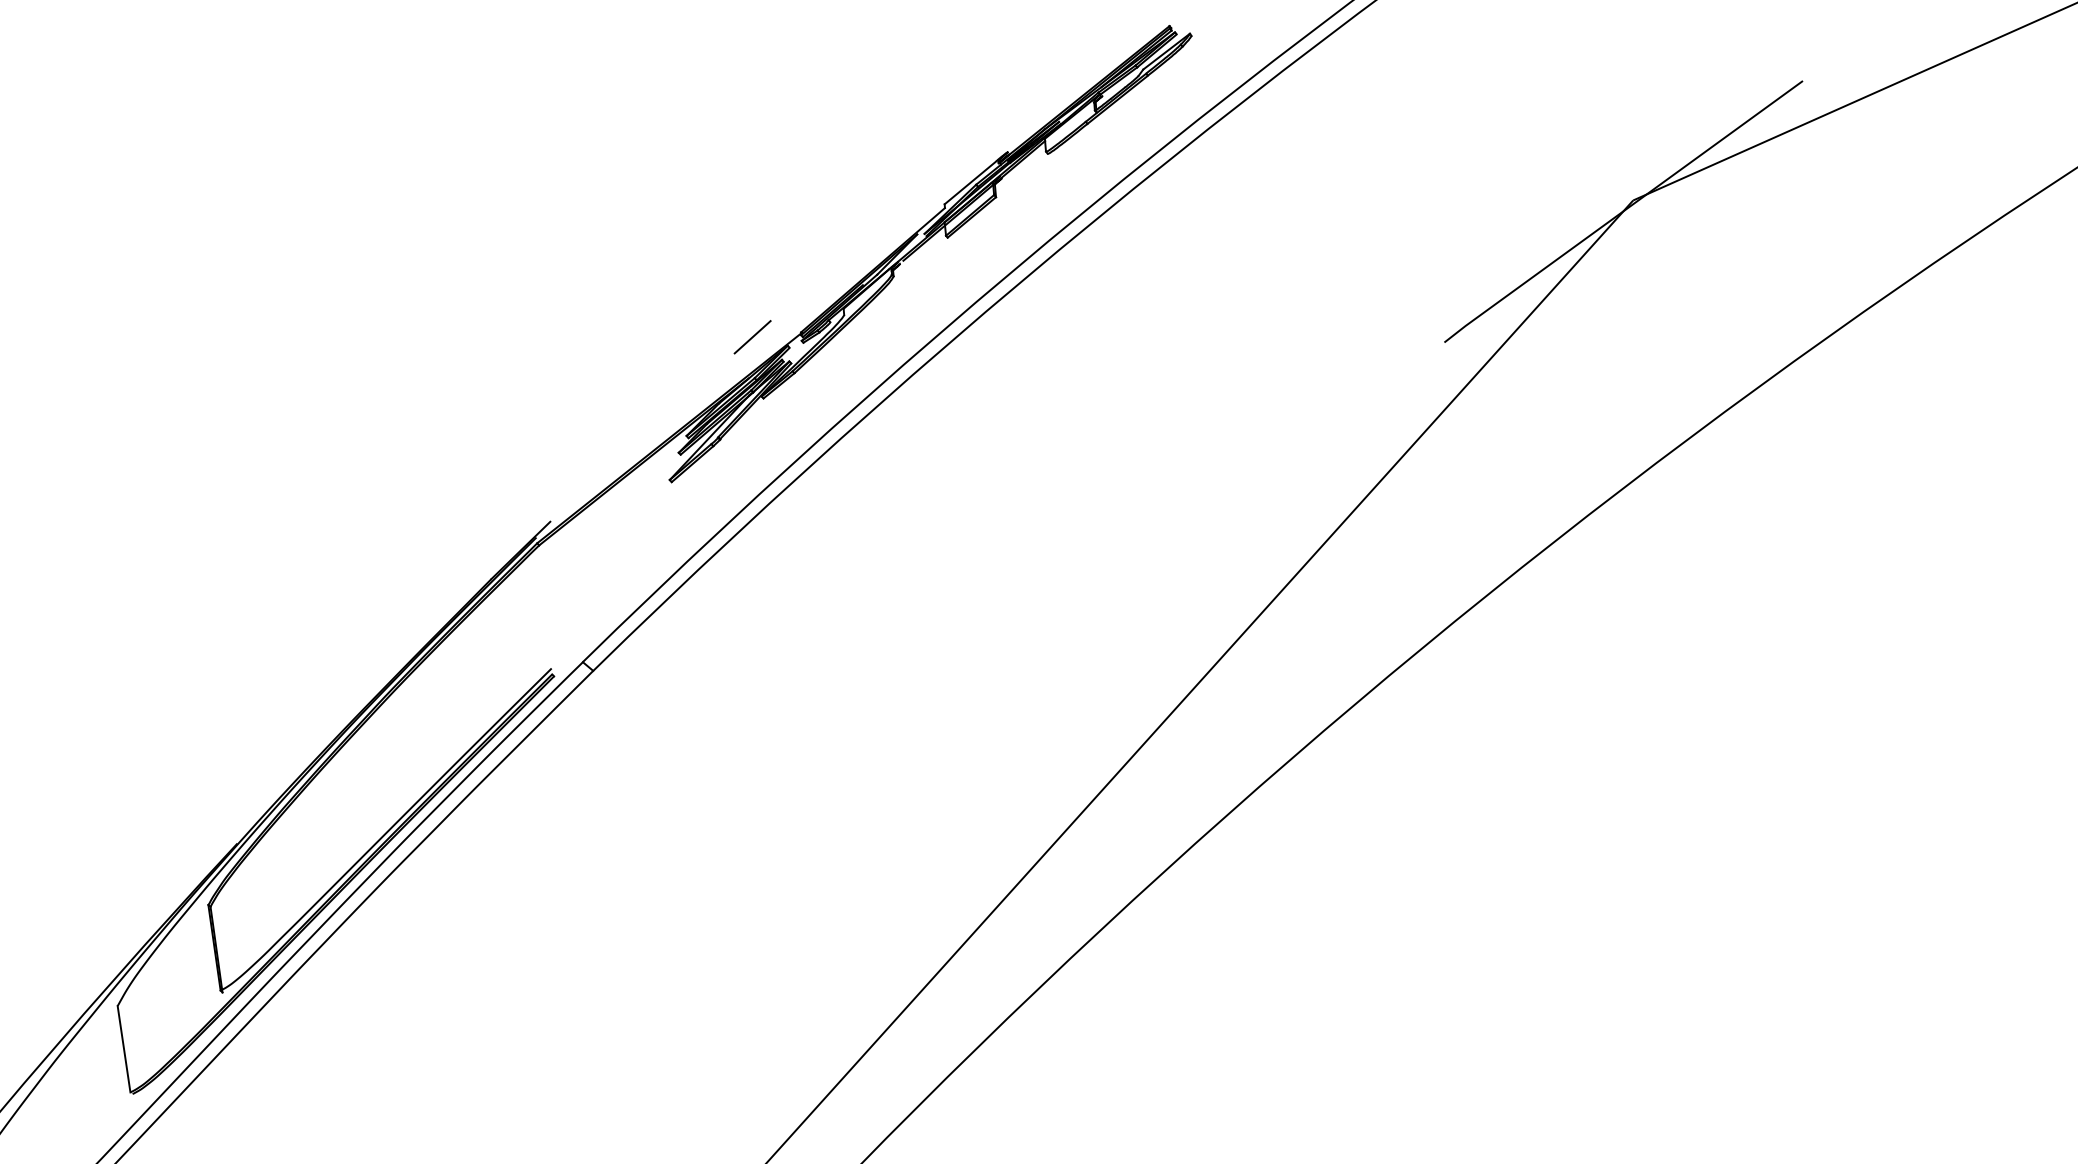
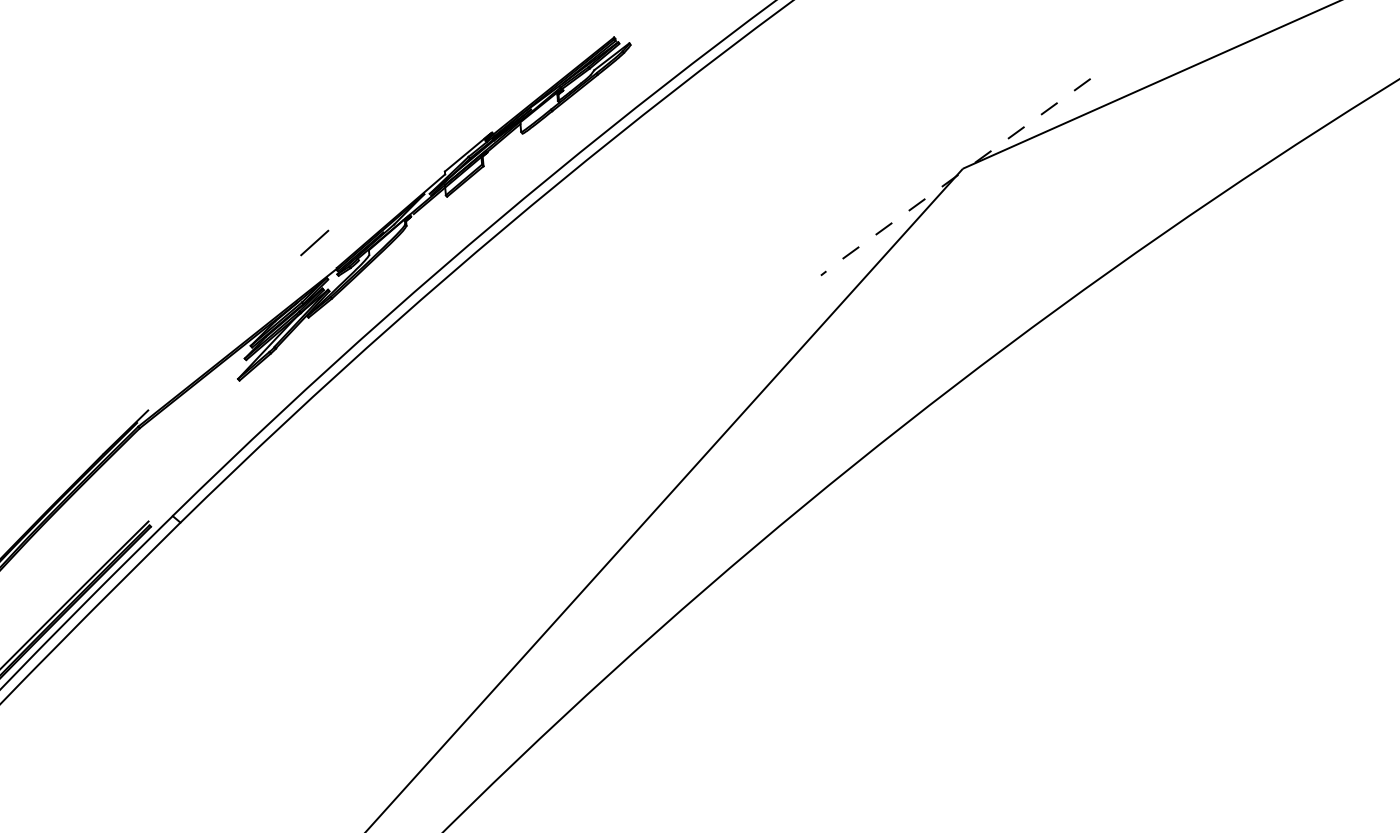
line: (1622, 211) -> (954, 177), solid -> dashed
line: (752, 337) -> (314, 243), moved

